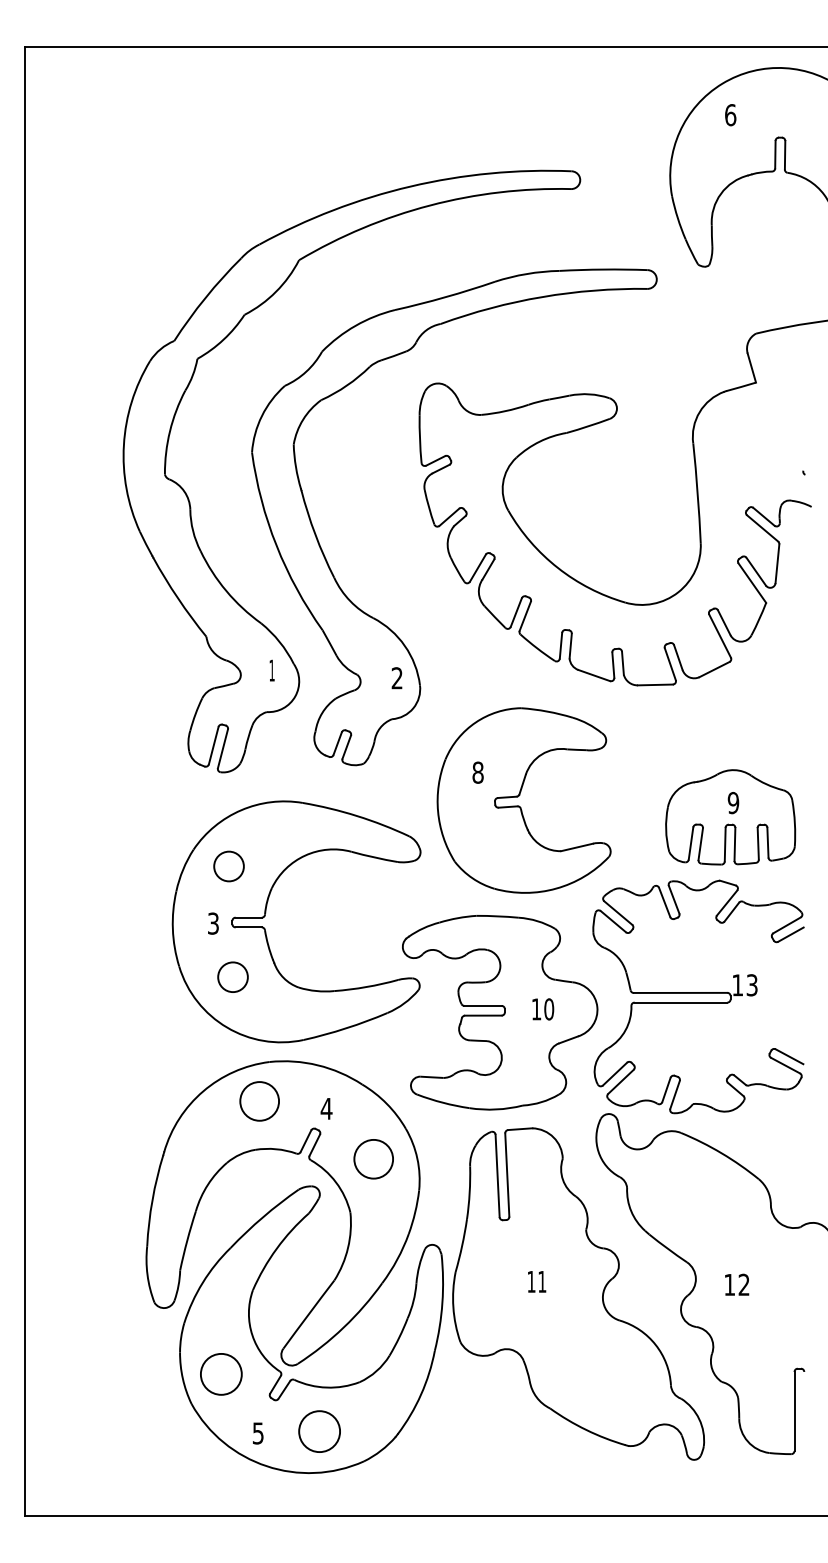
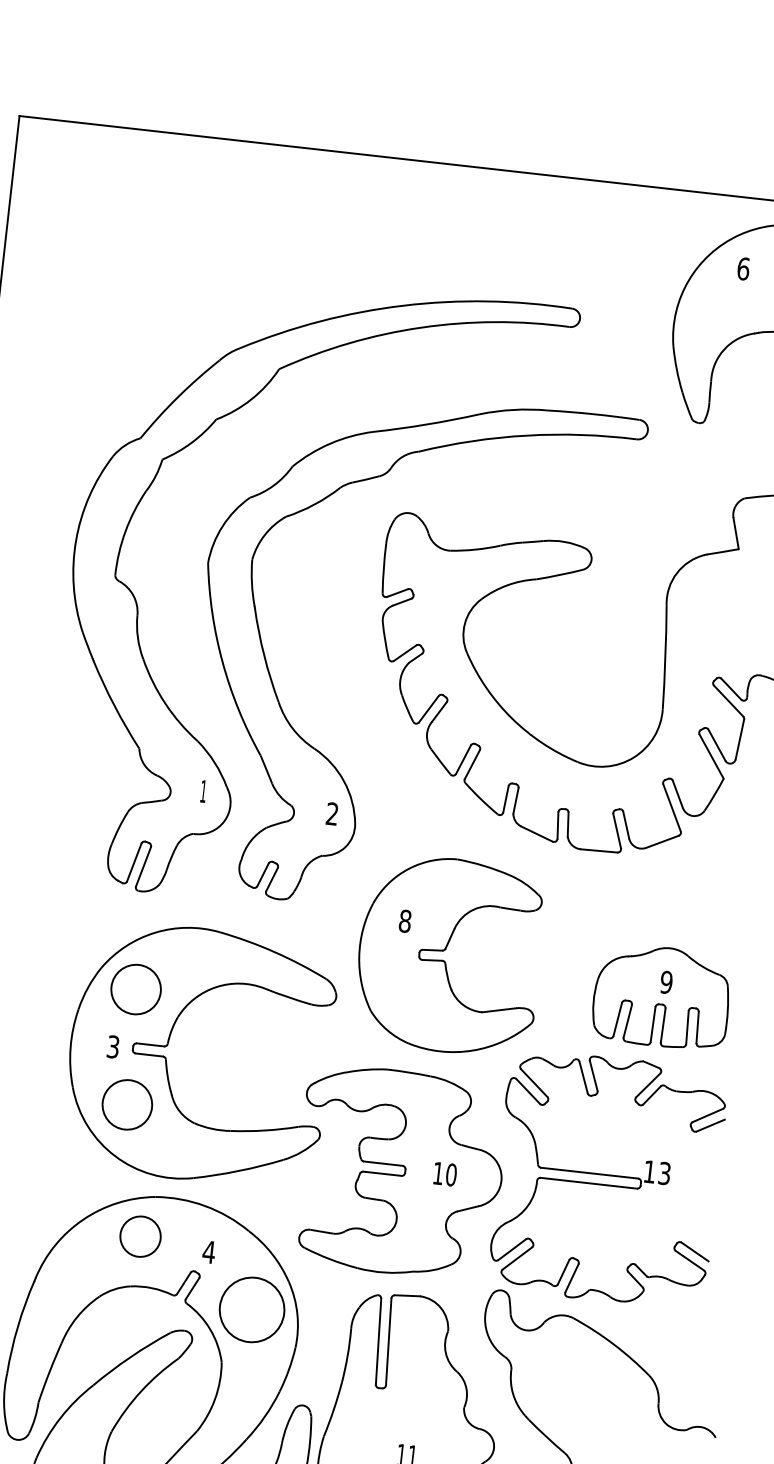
circle: (228, 866) -> (135, 989), size x1.6
circle: (232, 977) -> (126, 1105), size x1.6
circle: (373, 1158) -> (251, 1309), size x1.6

